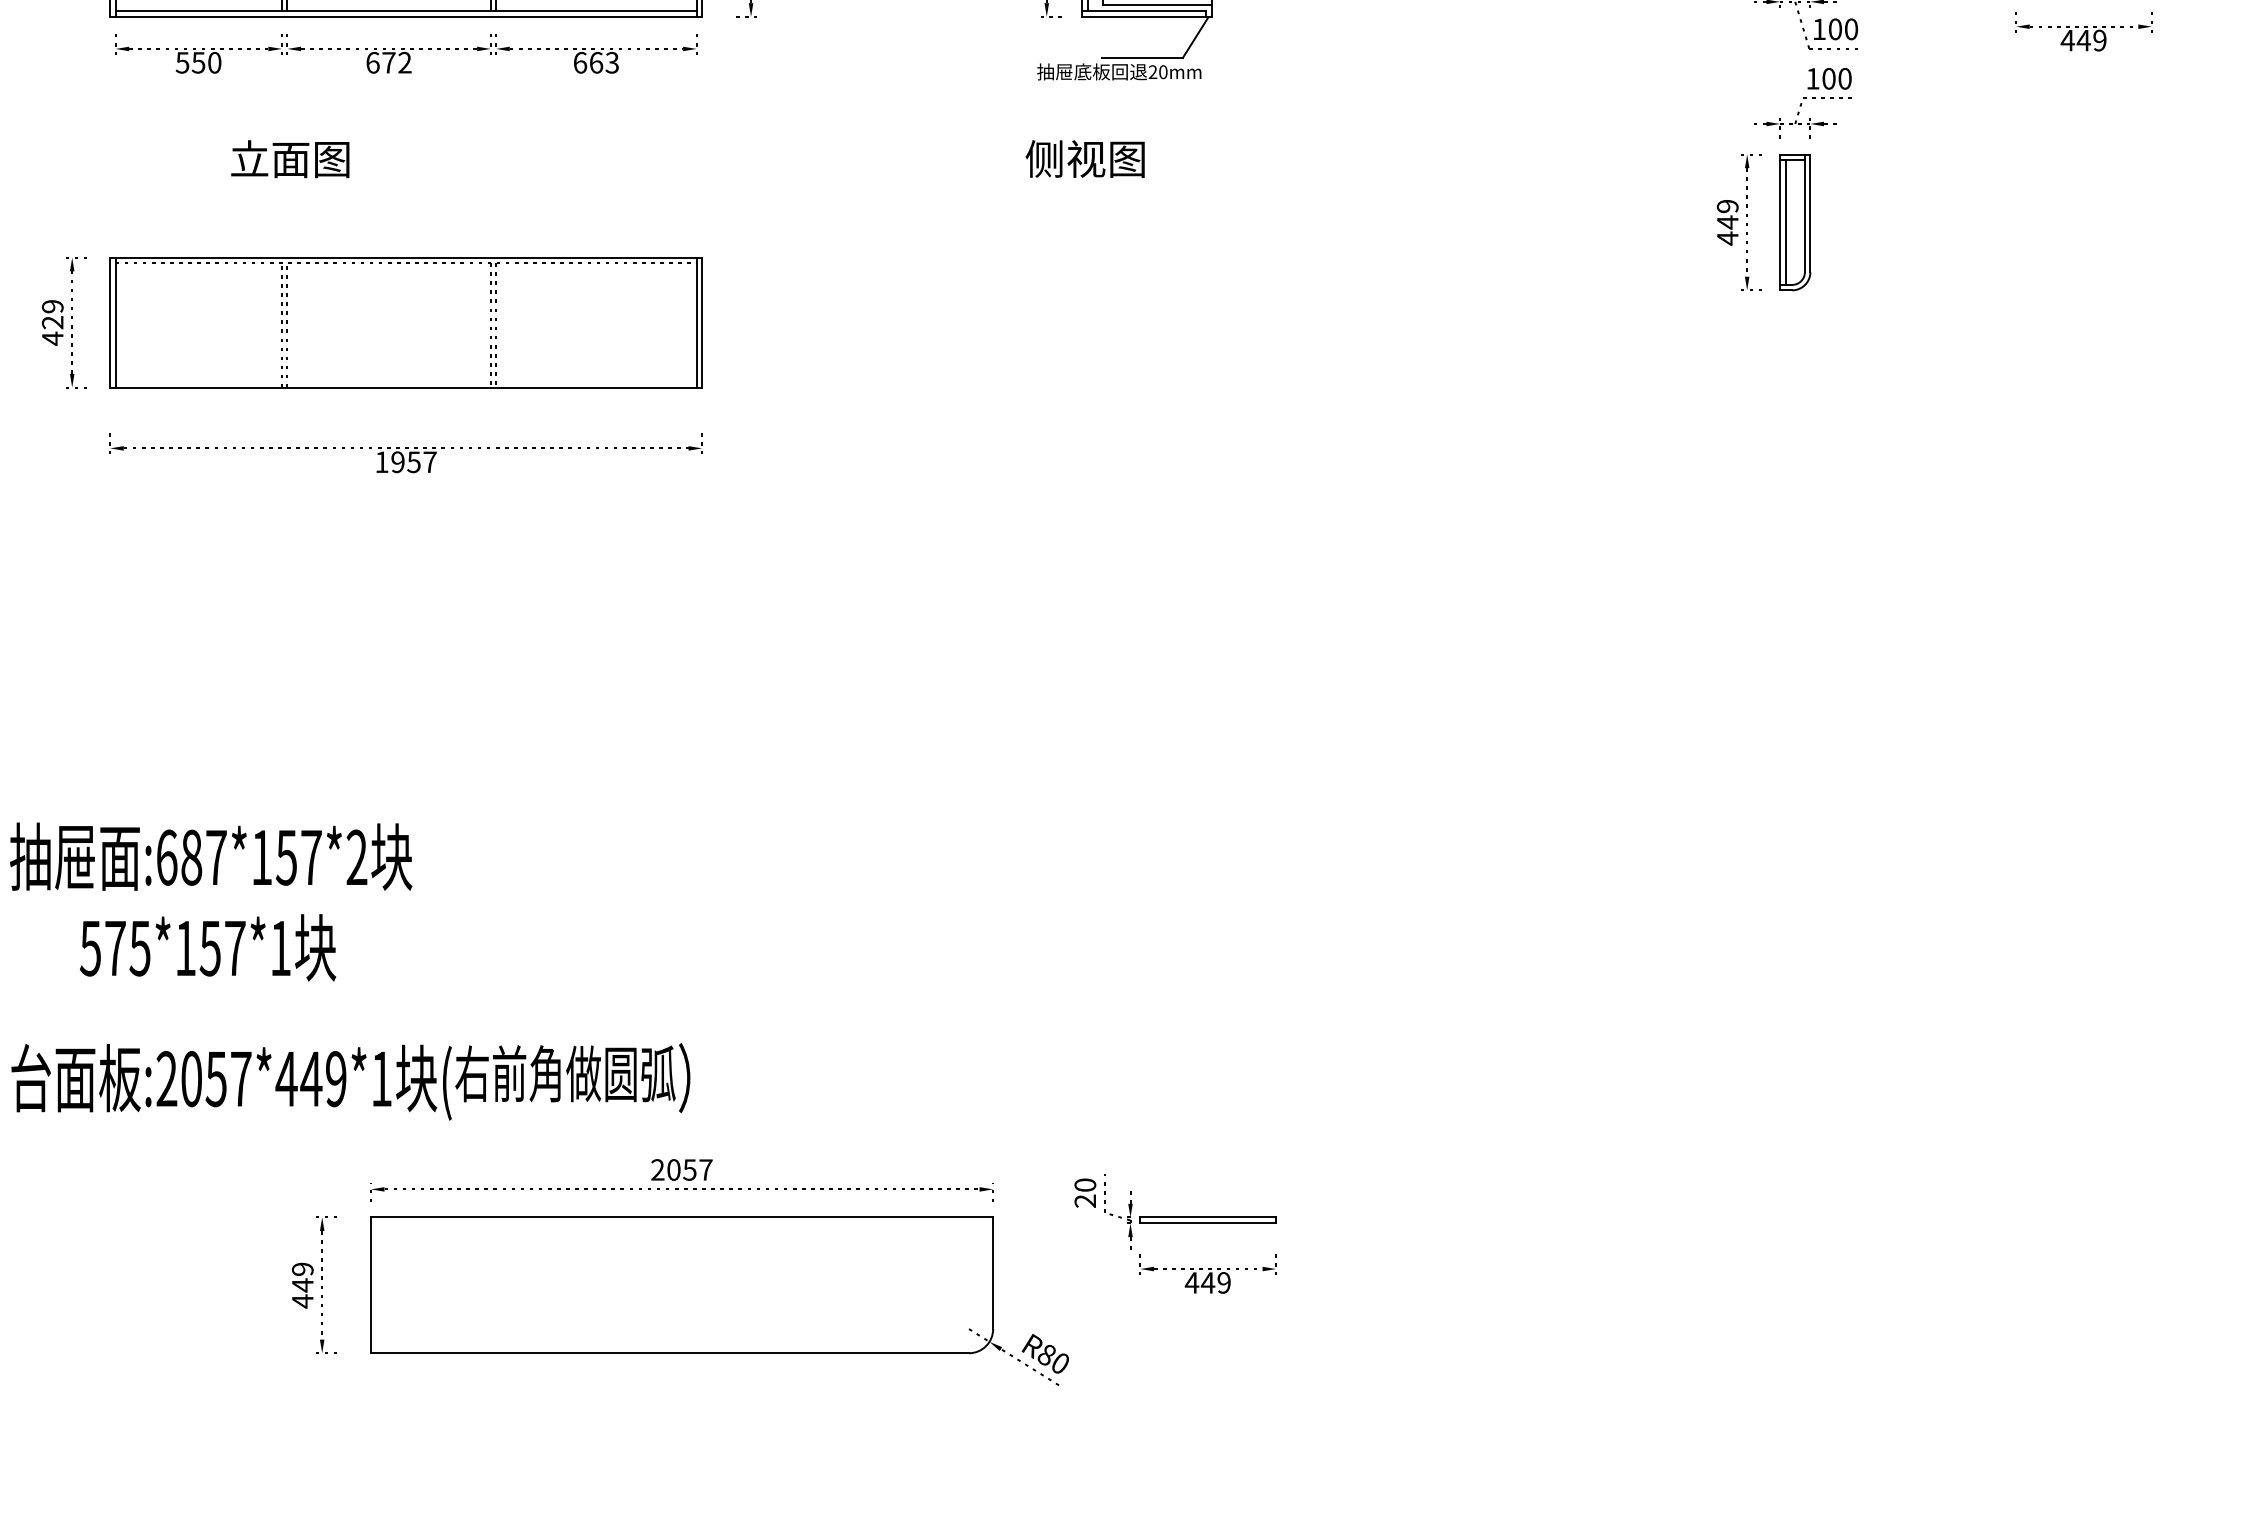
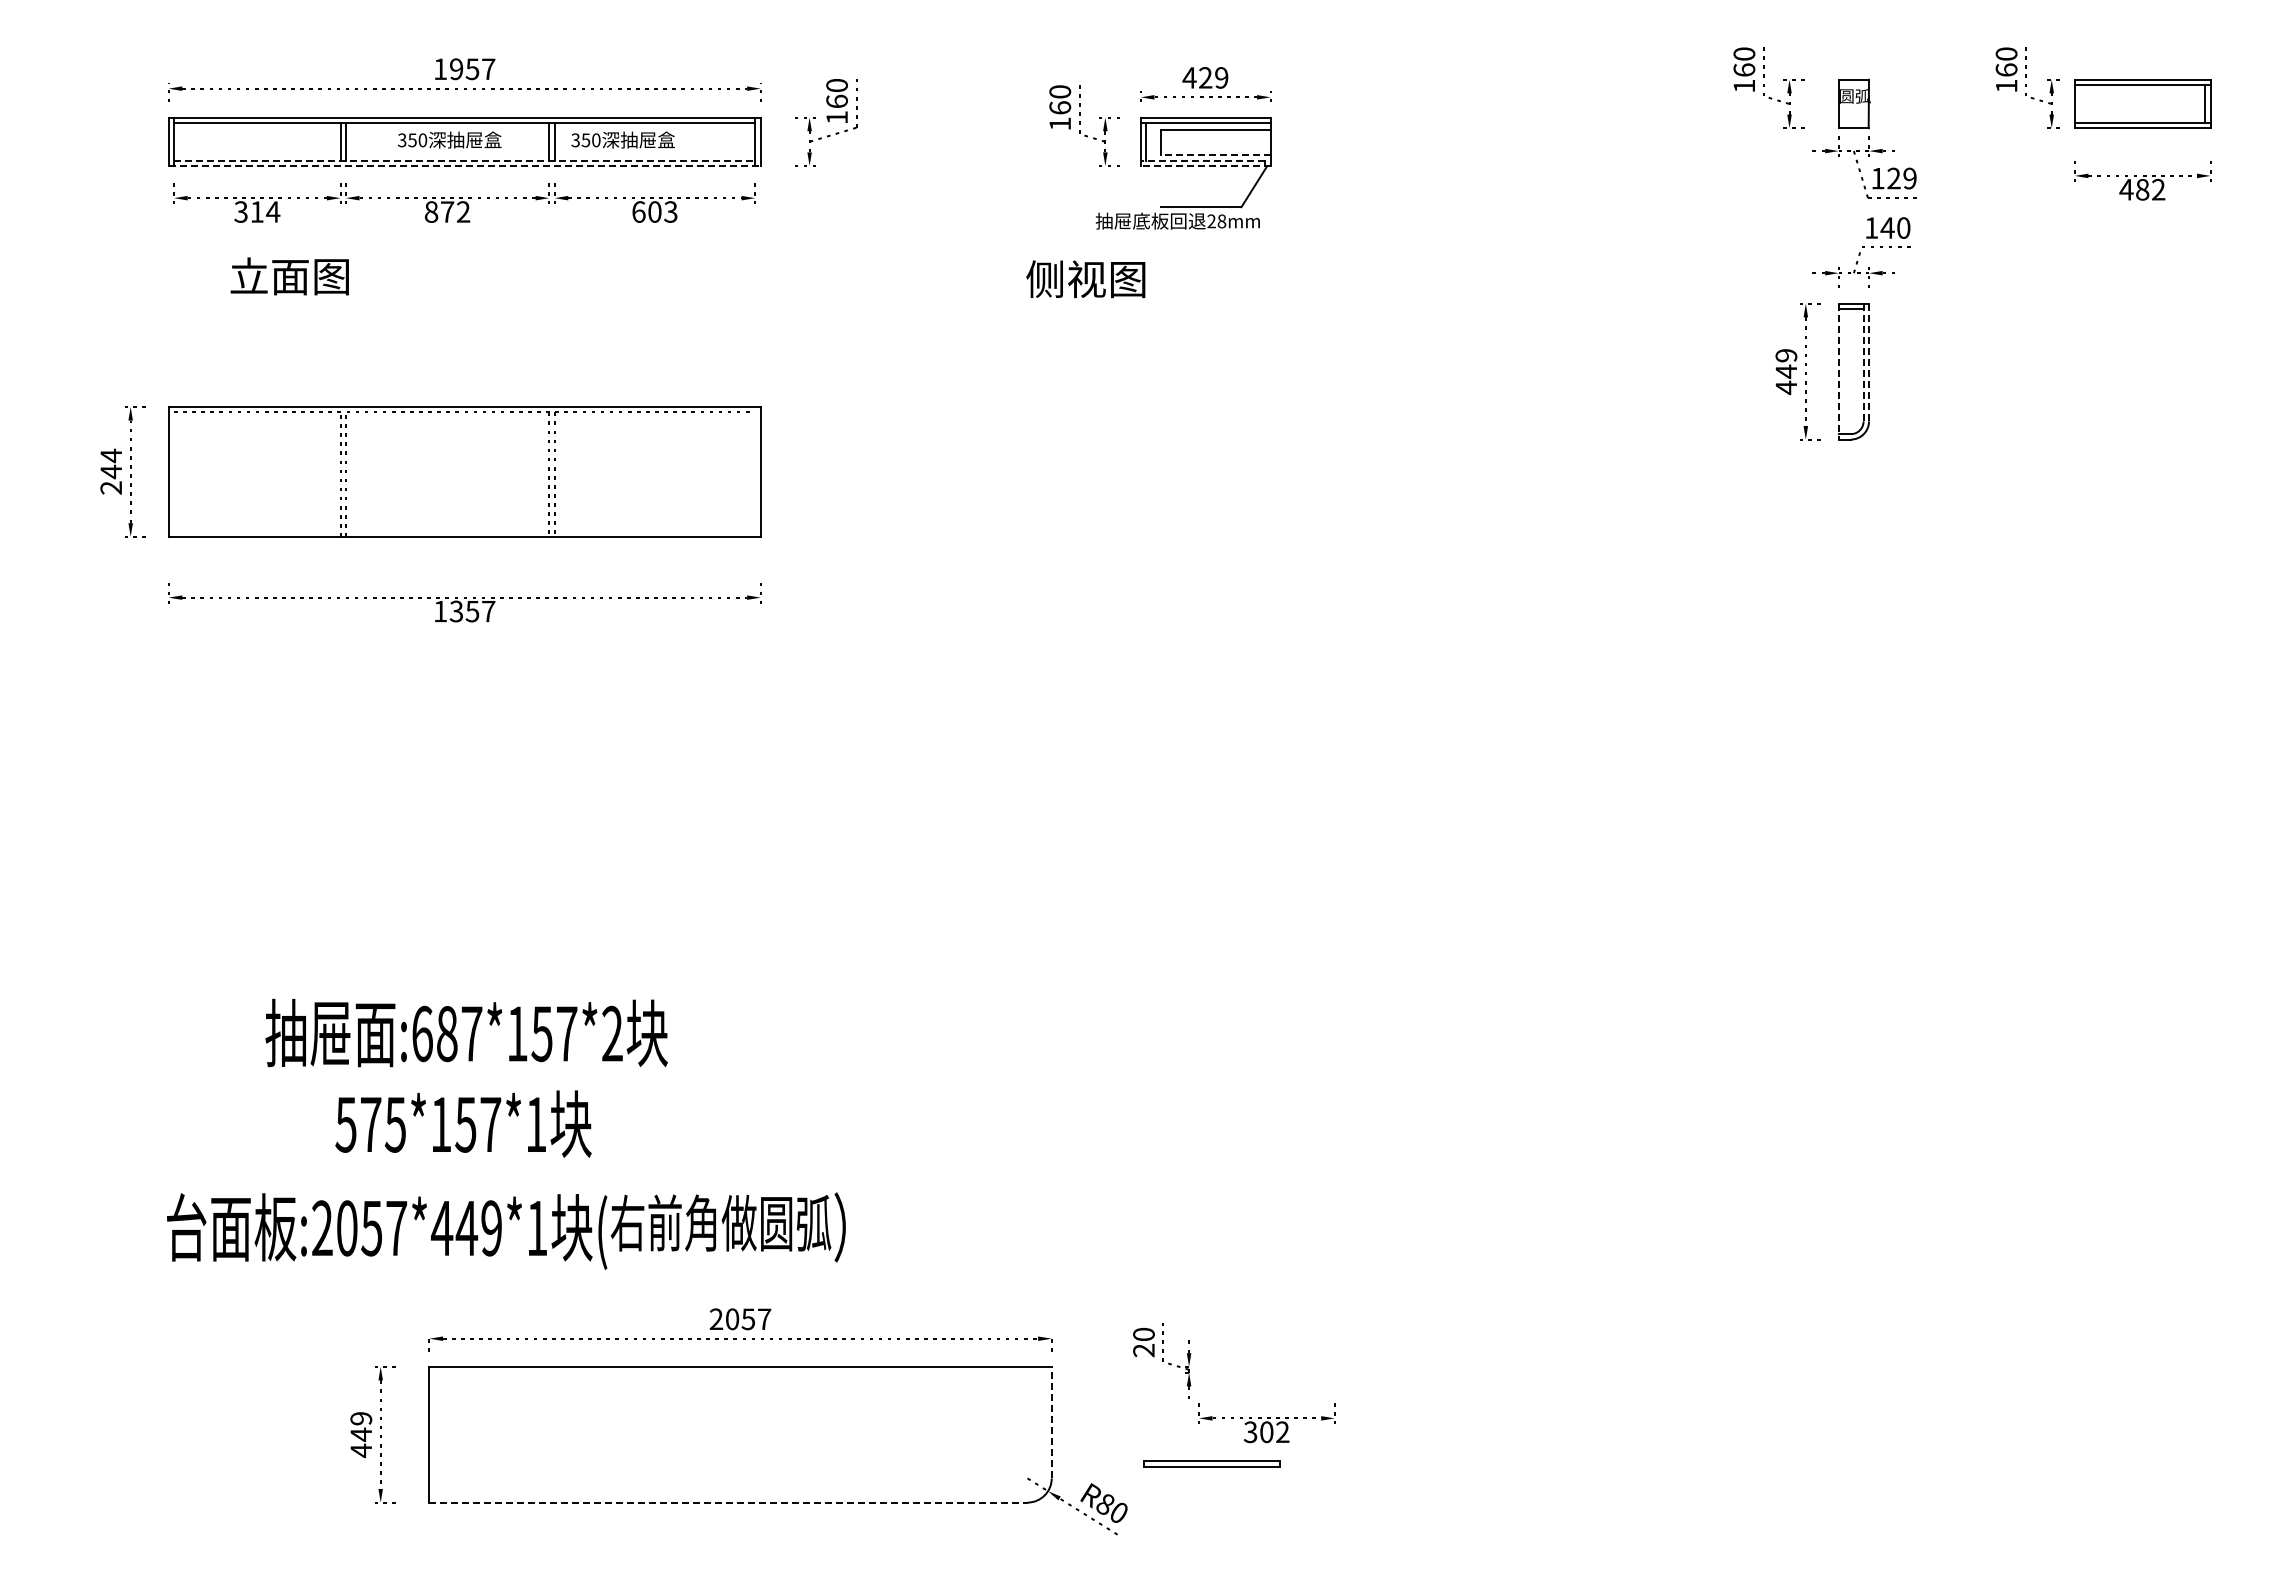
line: (1156, 5) -> (1215, 154), solid -> dashed
line: (405, 11) -> (464, 160), solid -> dashed
line: (1143, 11) -> (1202, 160), solid -> dashed
line: (406, 17) -> (465, 166), solid -> dashed
line: (1146, 17) -> (1205, 166), solid -> dashed
text: (1842, 29) -> (1901, 178), 100 -> 129
text: (2091, 40) -> (2150, 189), 449 -> 482
text: (199, 62) -> (257, 211), 550 -> 314
text: (372, 62) -> (431, 211), 672 -> 872
text: (595, 62) -> (654, 211), 663 -> 603
text: (1162, 72) -> (1221, 221), 20mm -> 28mm
text: (1828, 78) -> (1887, 227), 100 -> 140
text: (289, 159) -> (289, 276), moved
text: (1084, 159) -> (1085, 279), moved
line: (1804, 213) -> (1863, 362), solid -> dashed
line: (1810, 213) -> (1869, 362), solid -> dashed
line: (1779, 222) -> (1838, 371), solid -> dashed
line: (1785, 222) -> (1844, 371), removed
text: (53, 322) -> (111, 471), 429 -> 244
line: (116, 322) -> (174, 471), removed
line: (696, 322) -> (755, 471), removed
text: (397, 462) -> (456, 611), 1957 -> 1357
text: (211, 901) -> (466, 1077), moved
text: (350, 1081) -> (506, 1230), moved
part: (1207, 1220) -> (1211, 1463), moved
line: (992, 1273) -> (1051, 1422), solid -> dashed
text: (1207, 1283) -> (1266, 1432), 449 -> 302
line: (669, 1353) -> (728, 1502), solid -> dashed

